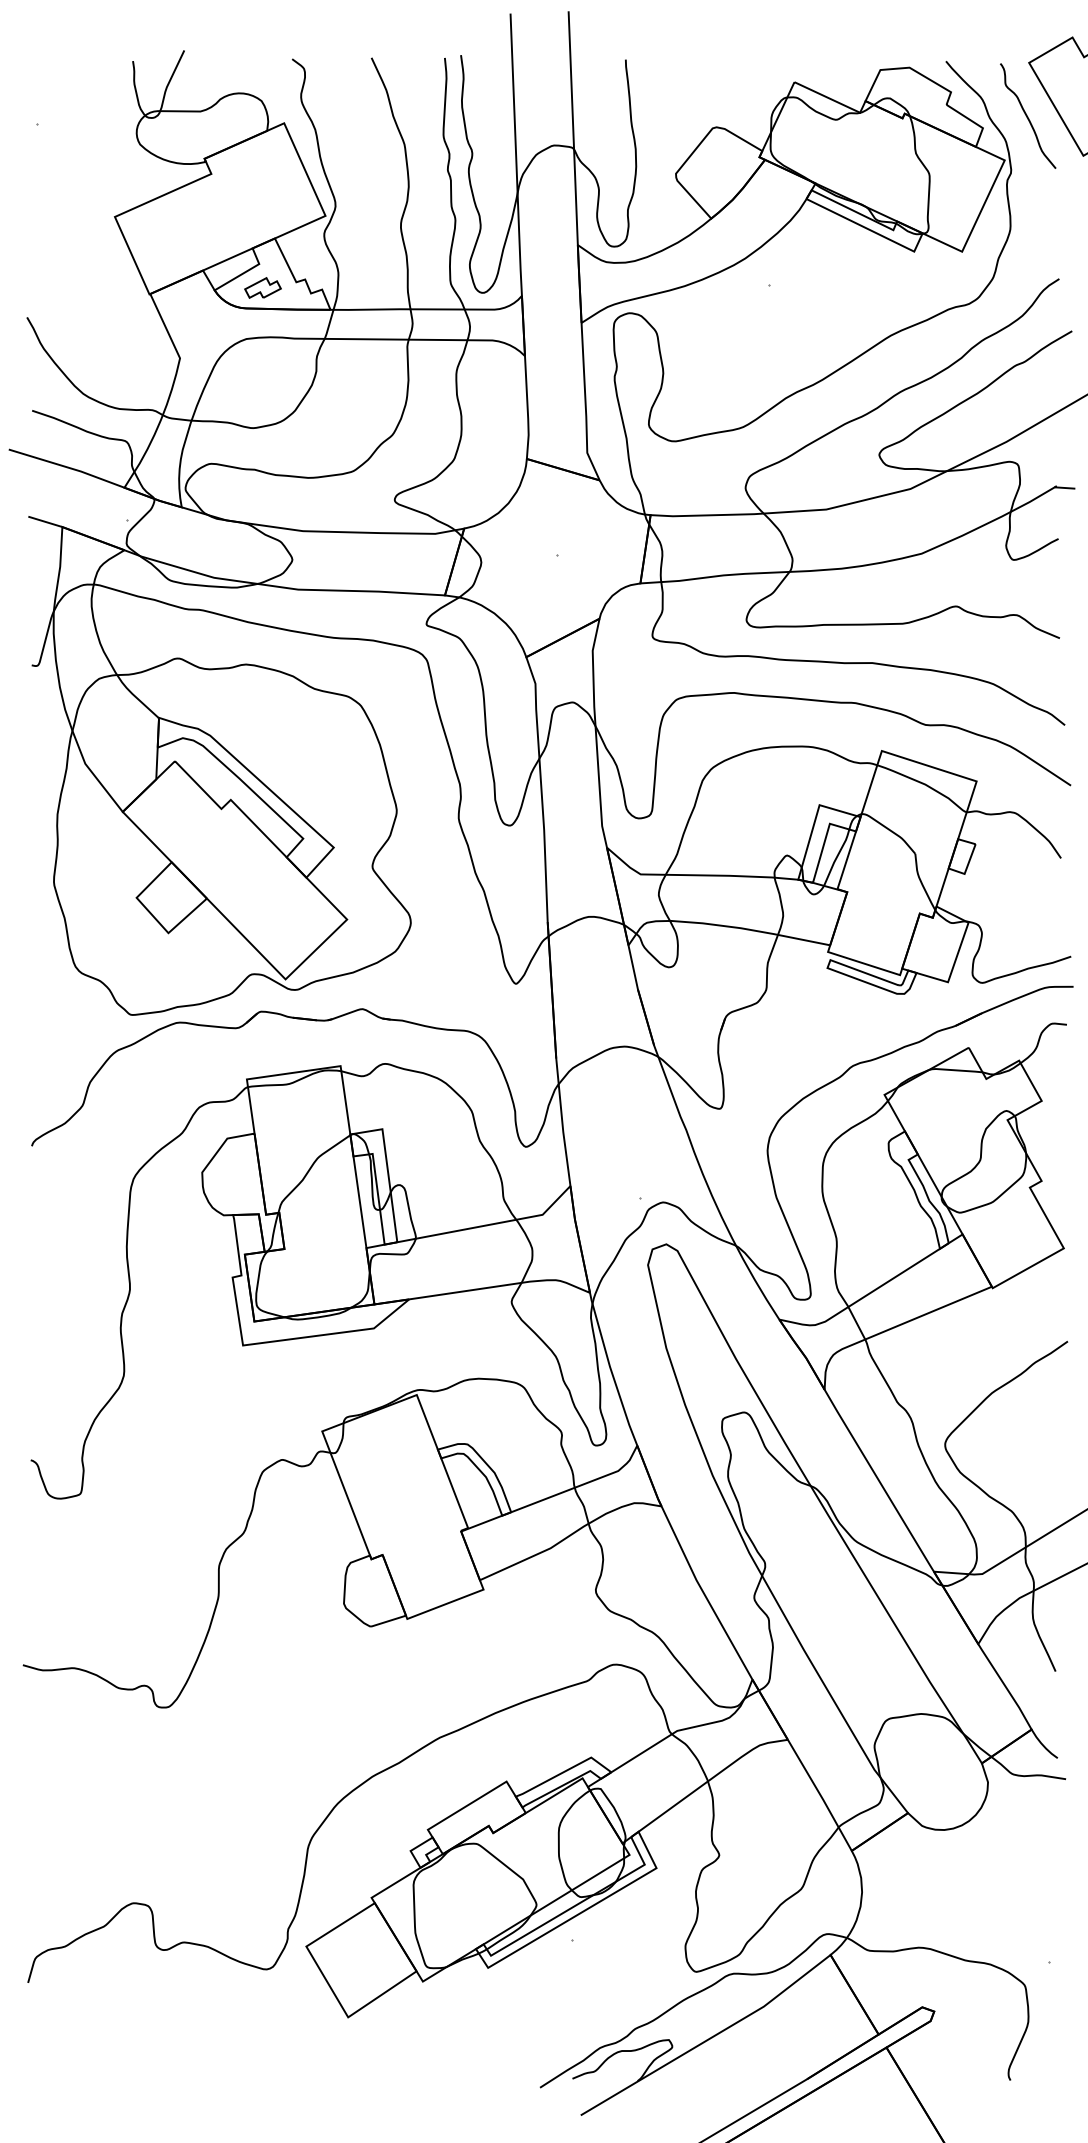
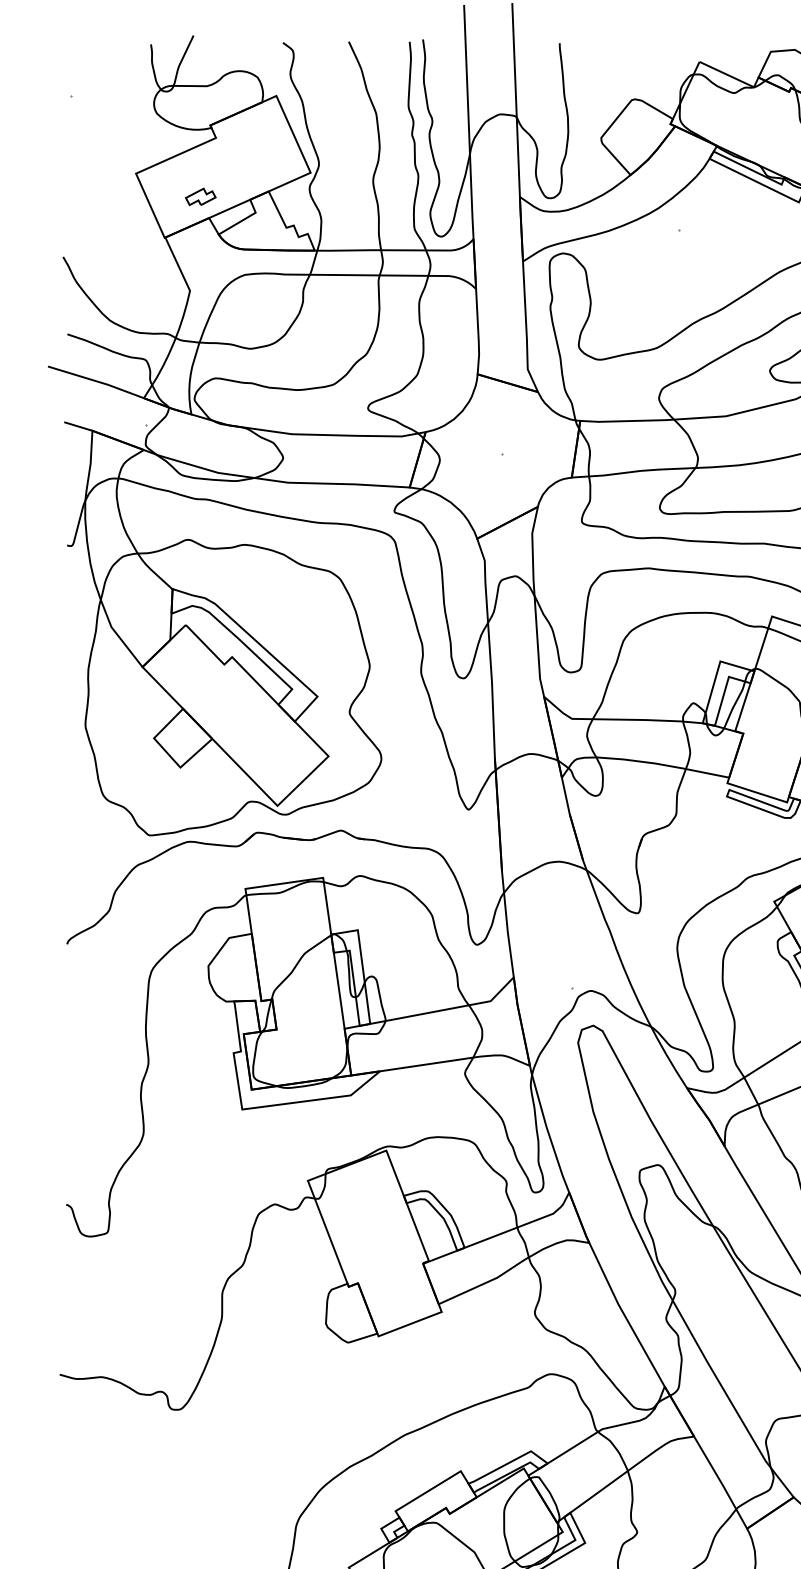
part: (262, 287) -> (200, 196), moved

